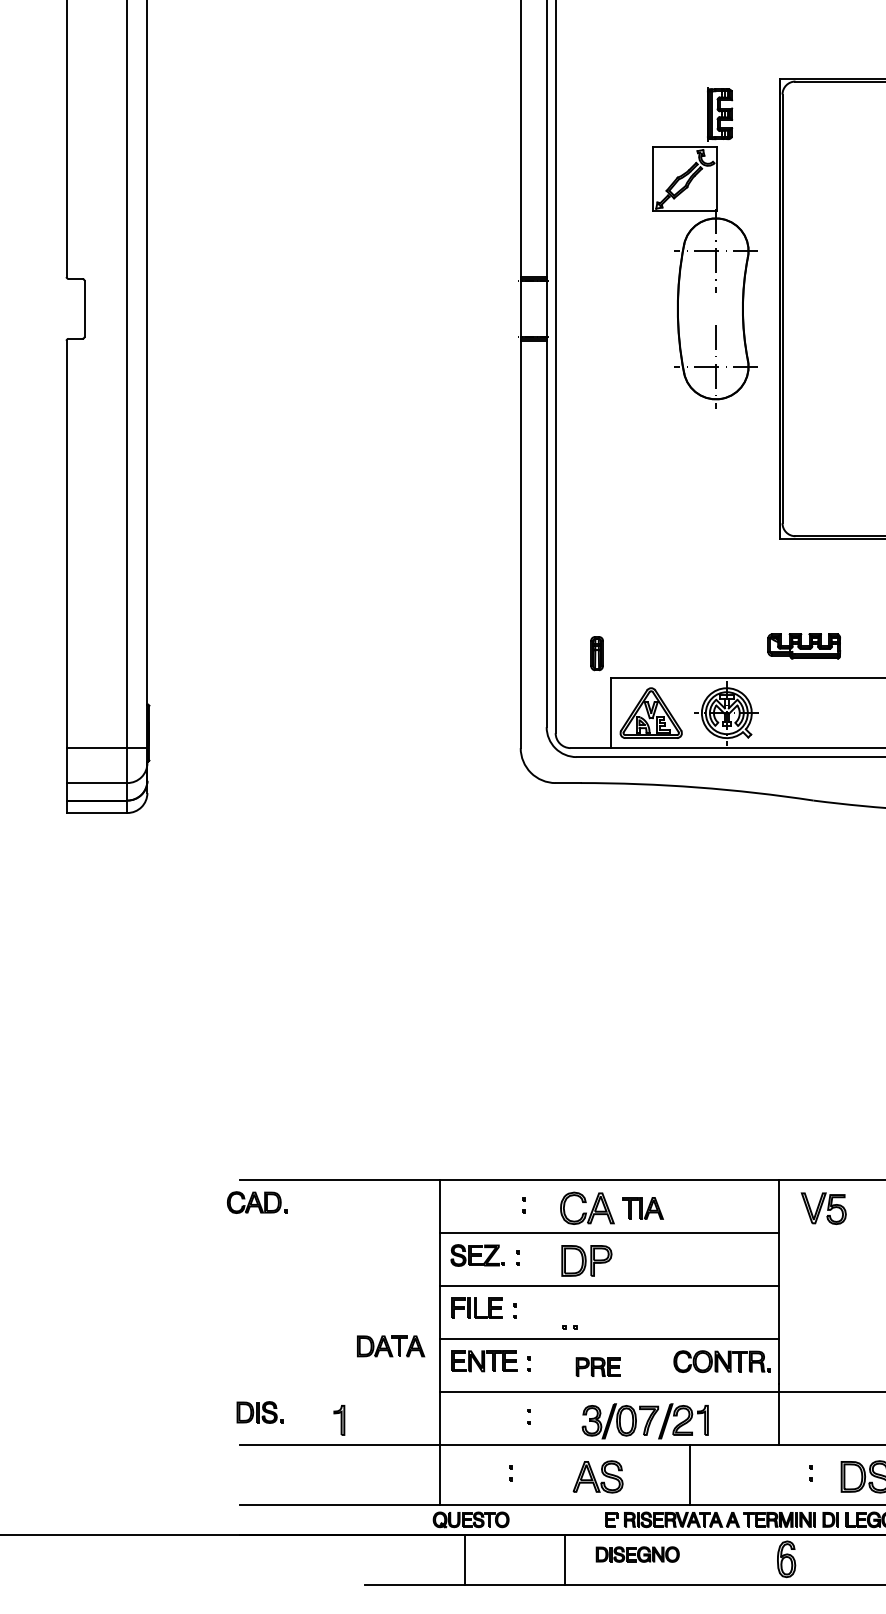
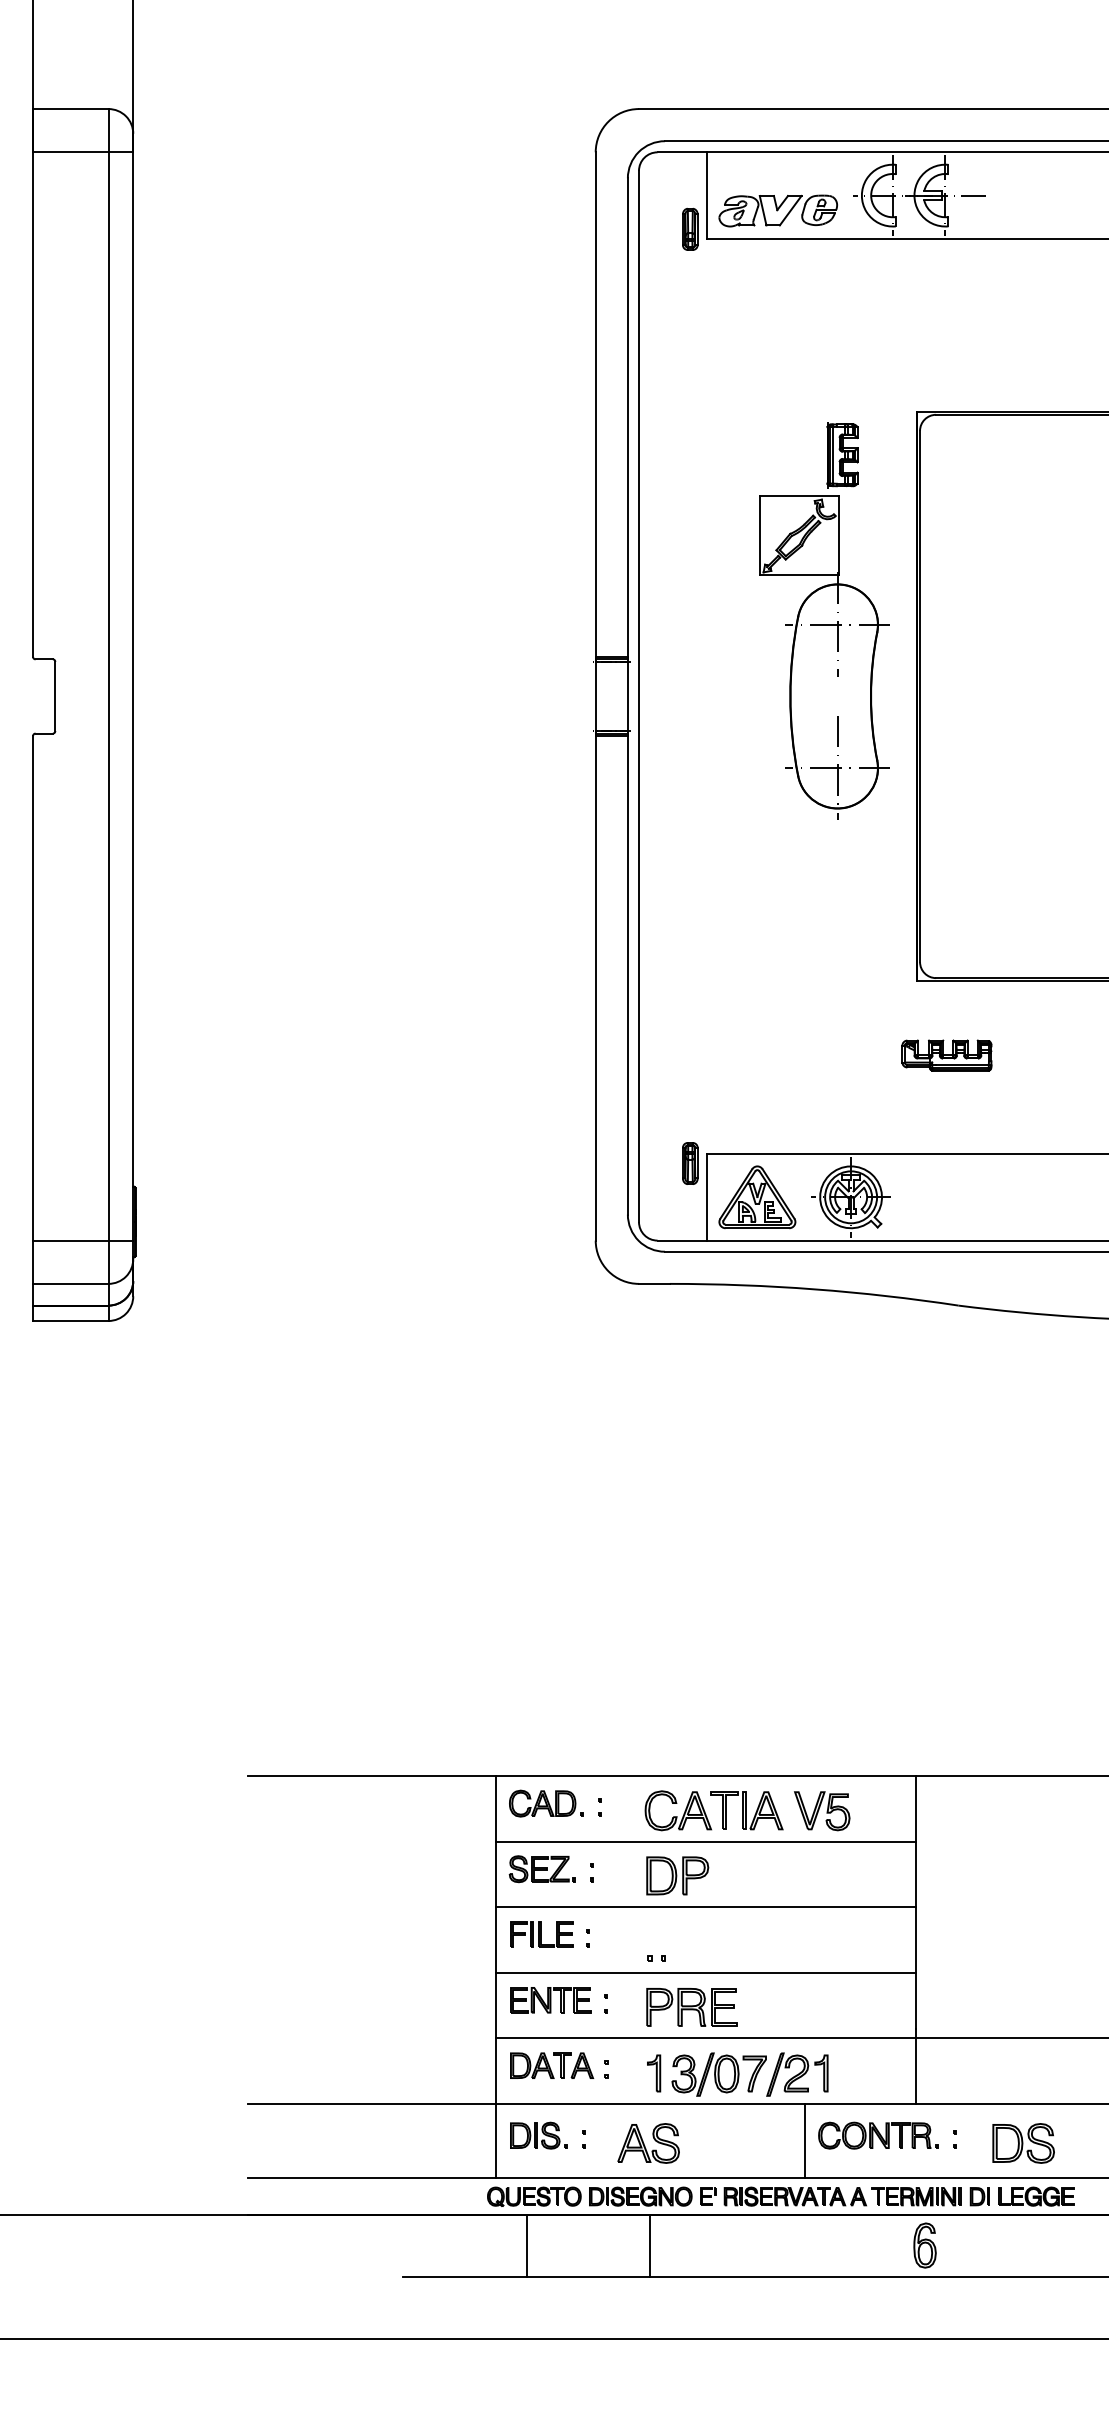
part: (803, 646) -> (946, 1055), moved
part: (597, 653) -> (690, 1163), moved
part: (257, 1202) -> (546, 1803), moved
part: (642, 1208) -> (746, 1810), size x1.43
part: (824, 1208) -> (822, 1811), moved
part: (391, 1346) -> (552, 2065), moved
part: (722, 1361) -> (878, 2135), moved
part: (598, 1367) -> (691, 2007), size x1.67
part: (259, 1412) -> (538, 2135), moved
part: (339, 1420) -> (654, 2073), moved
part: (598, 1476) -> (648, 2143), moved
part: (637, 1554) -> (640, 2196), moved

